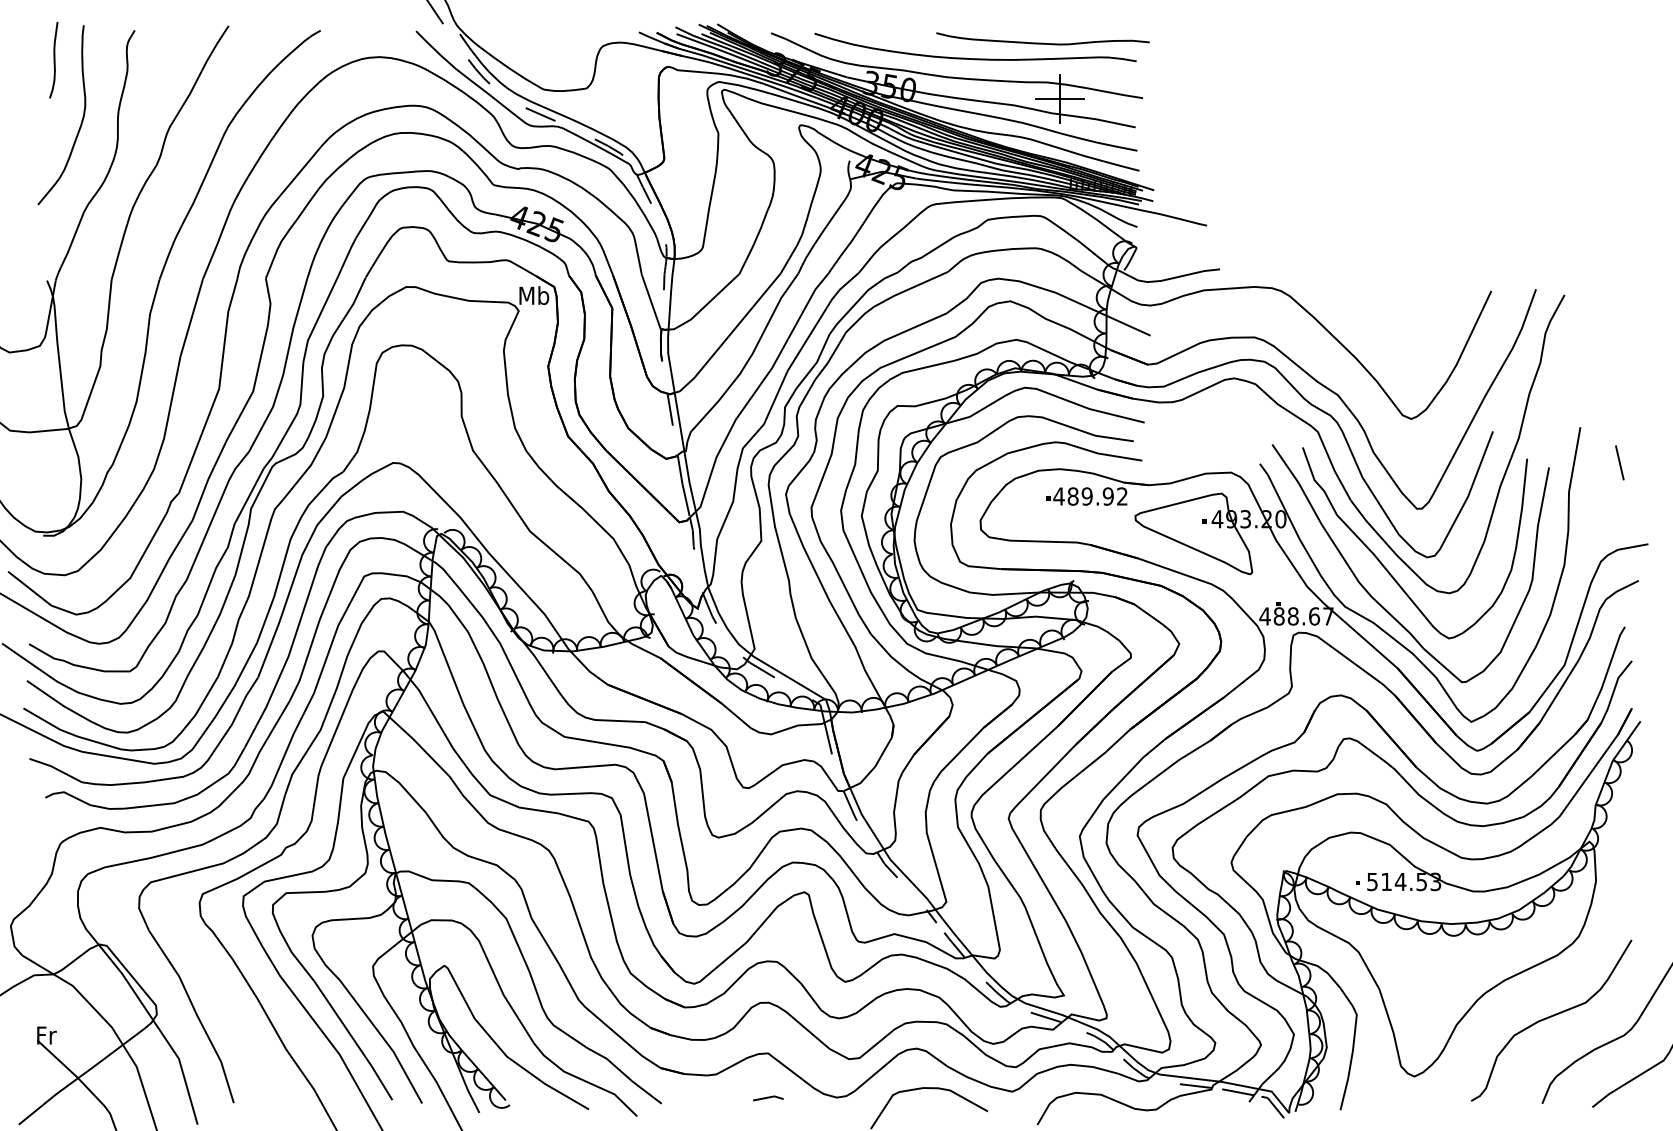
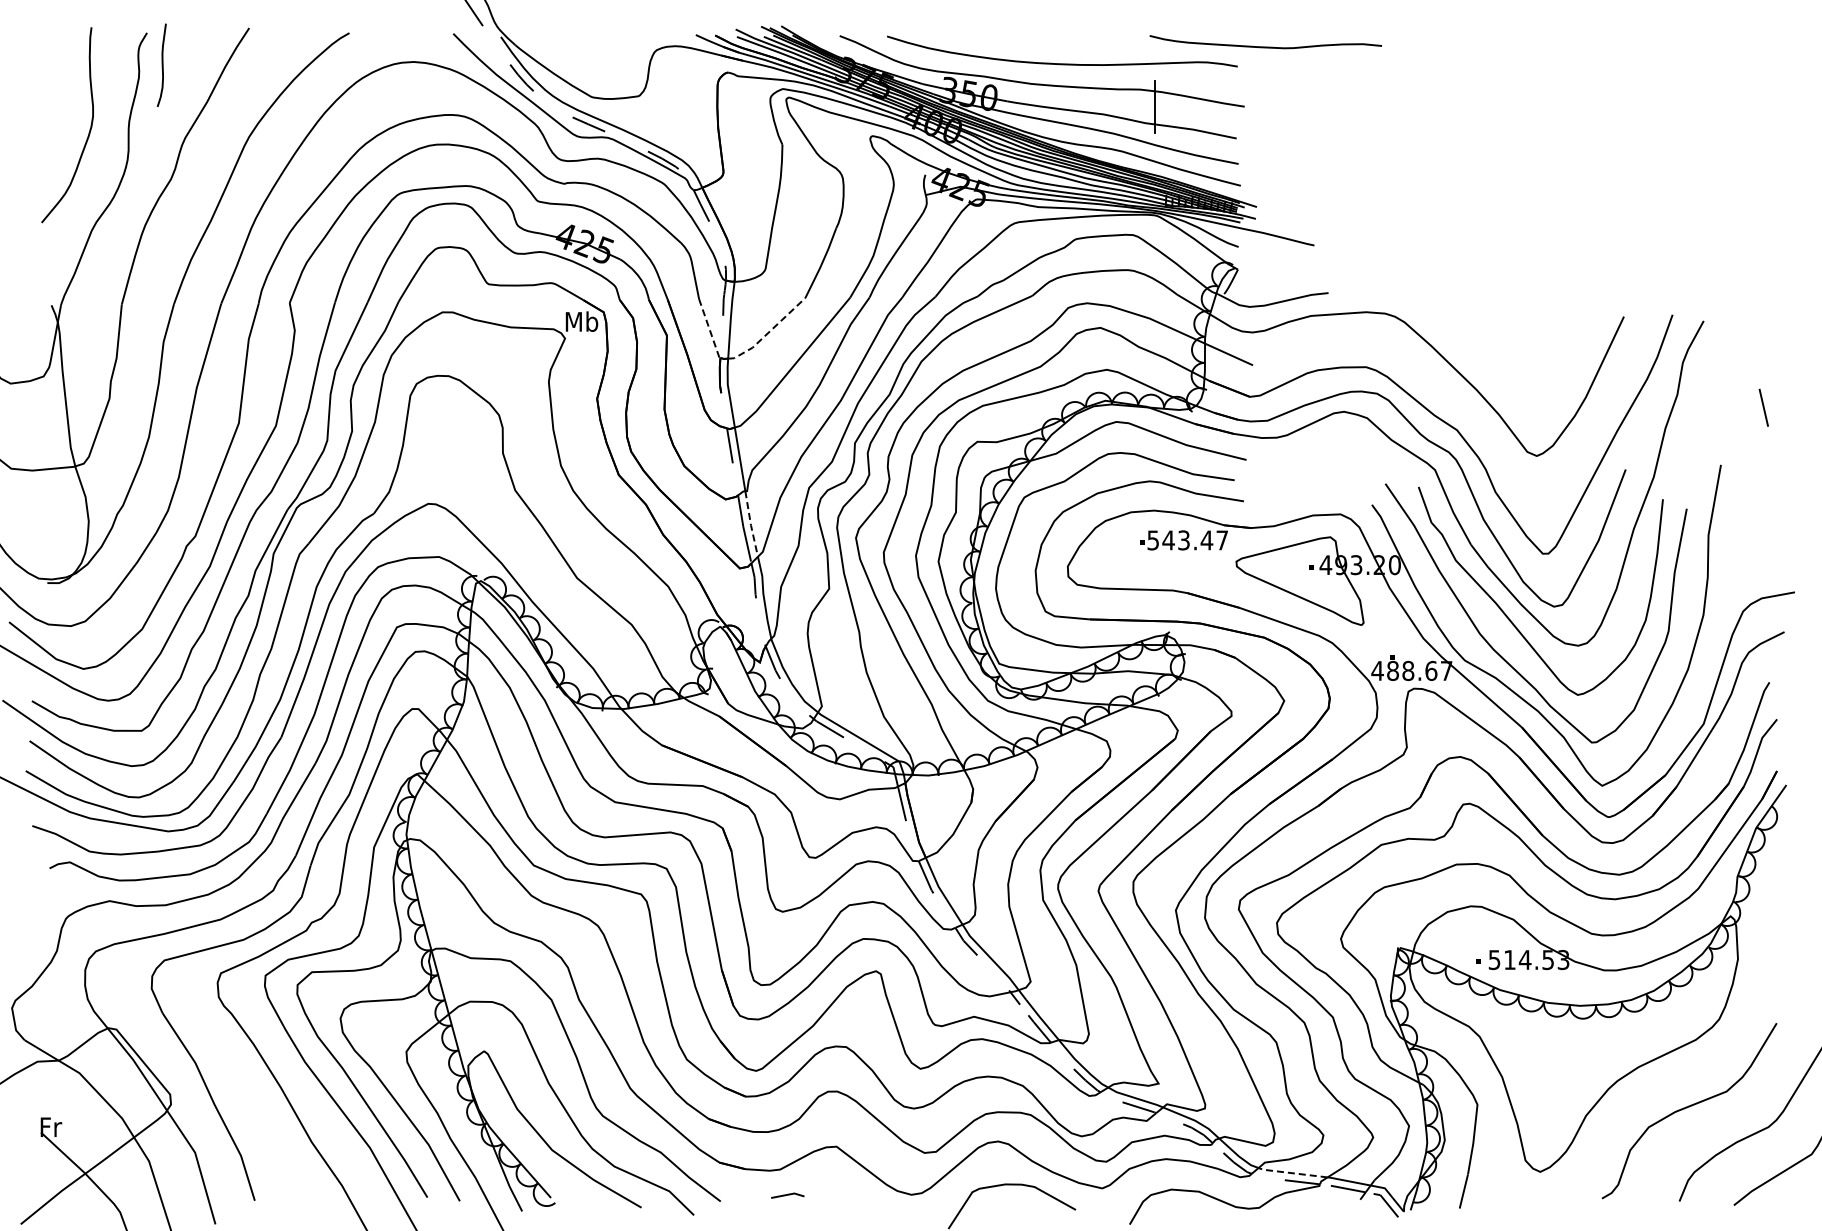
curve: (1042, 42) -> (1265, 46), moved
curve: (53, 59) -> (161, 64), moved
line: (1060, 99) -> (1154, 108), removed
line: (651, 303) -> (709, 330), solid -> dashed
line: (705, 305) -> (768, 332), solid -> dashed
line: (1619, 462) -> (1763, 407), moved
line: (689, 482) -> (751, 525), solid -> dashed
text: (1089, 496) -> (1186, 540), 489.92 -> 543.47
line: (1185, 1078) -> (1291, 1173), solid -> dashed
line: (768, 1098) -> (787, 1195), moved

